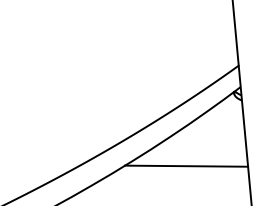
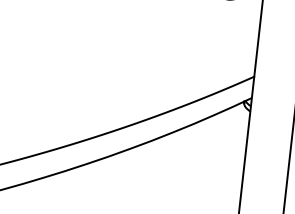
line: (186, 166) -> (182, 164), removed

